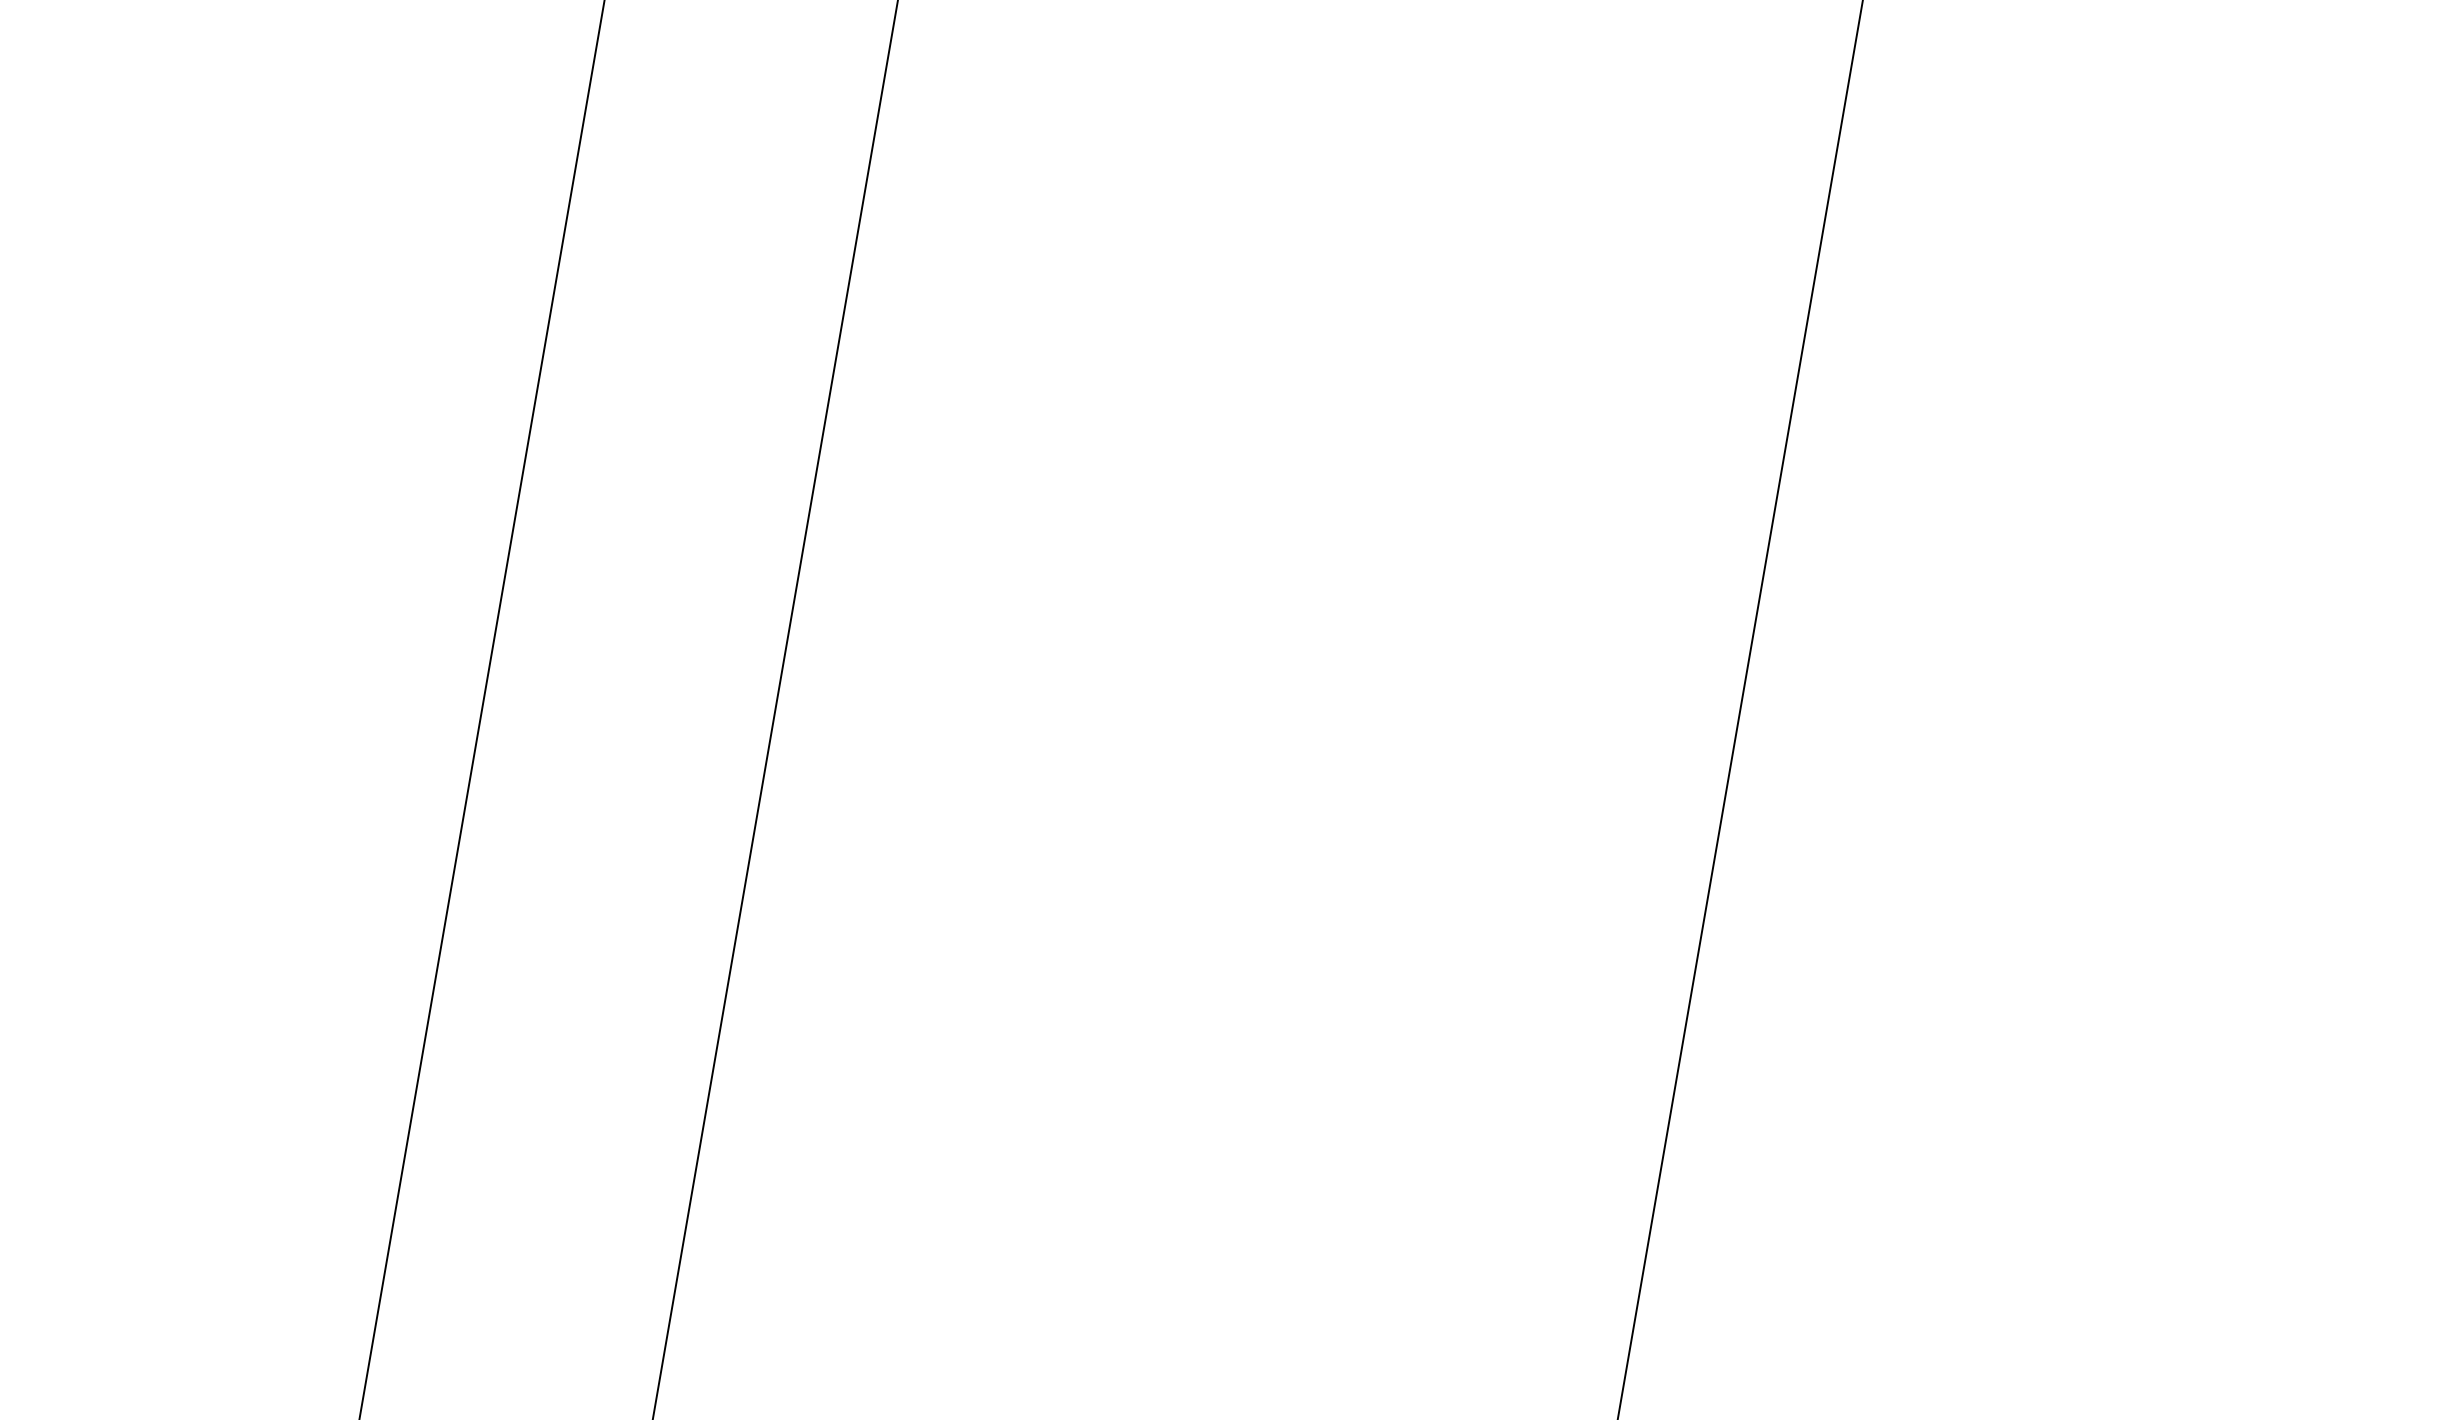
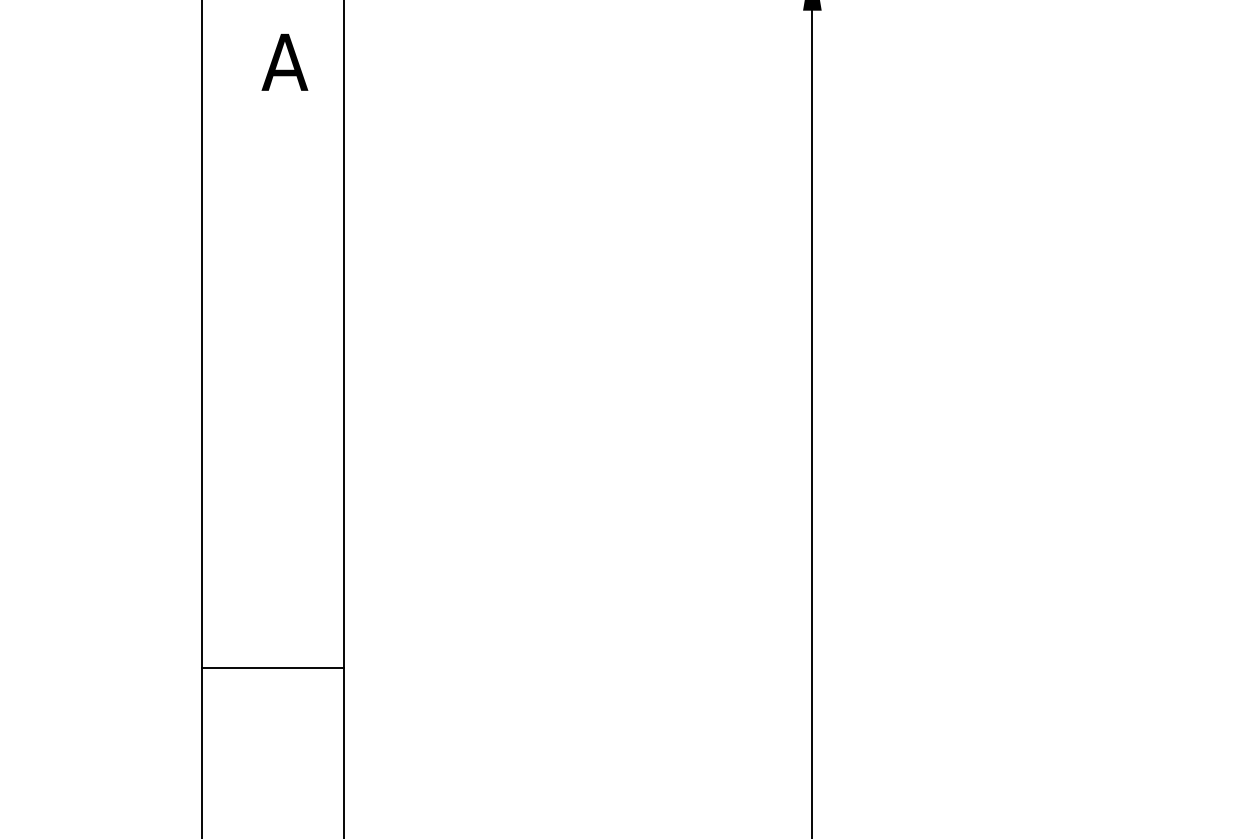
line: (568, 1053) -> (272, 667), added

